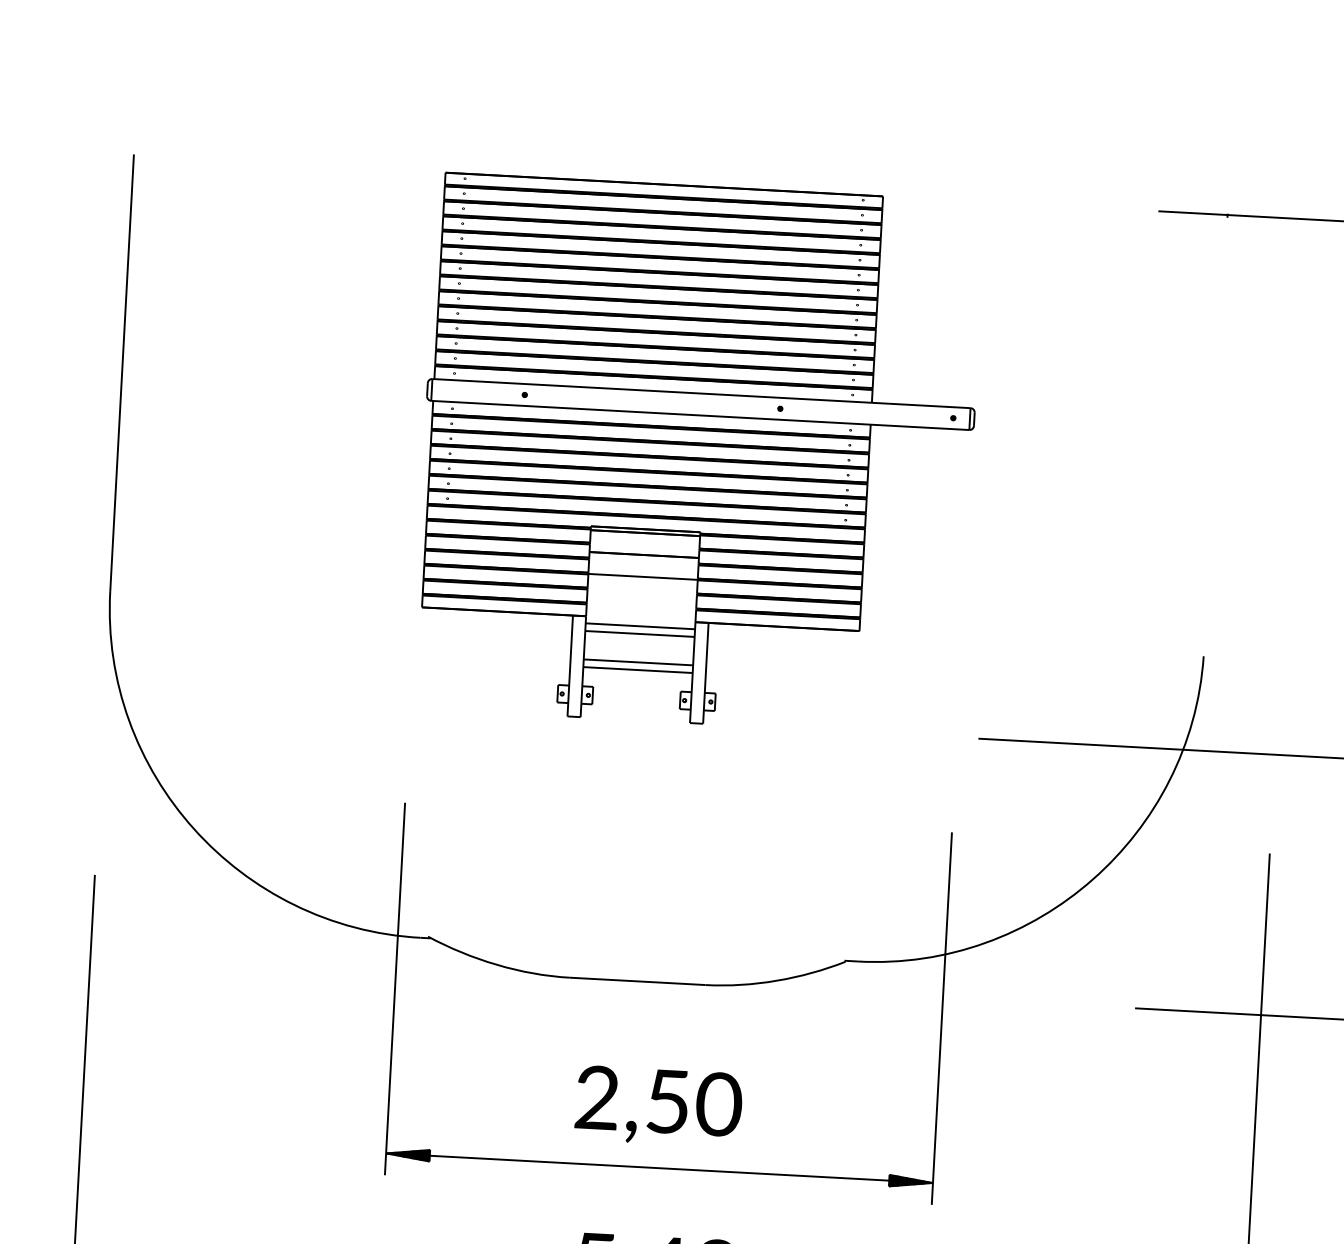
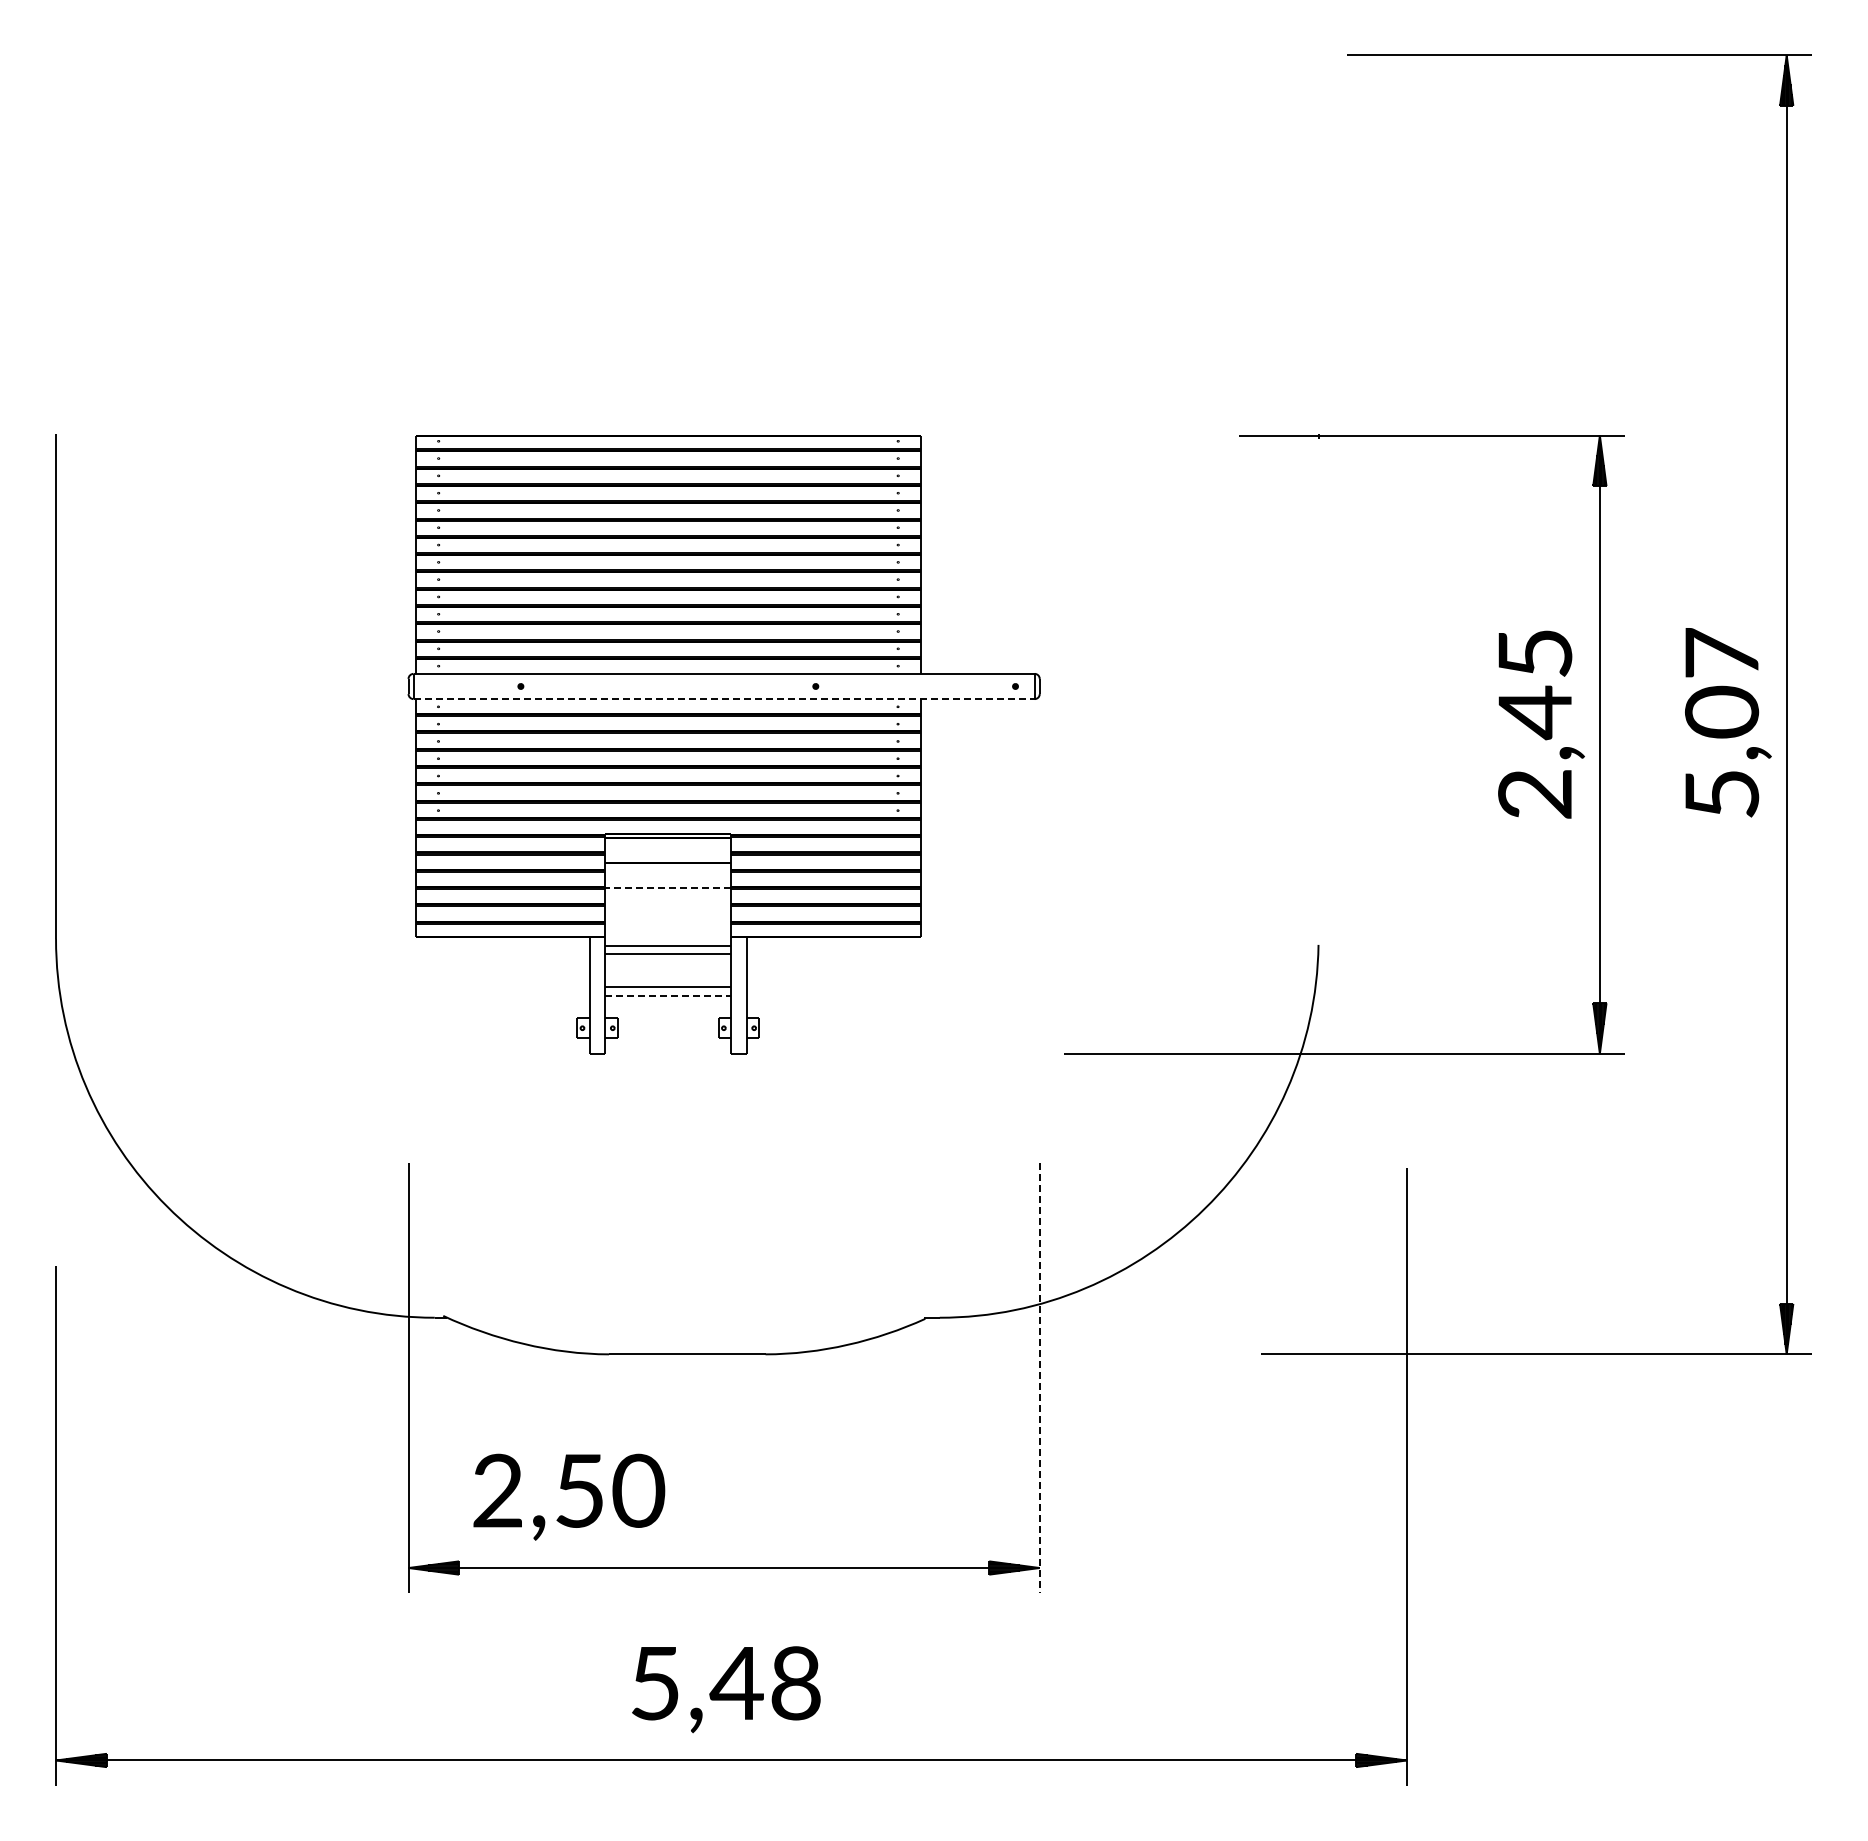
line: (700, 415) -> (724, 699), solid -> dashed
line: (642, 576) -> (667, 888), solid -> dashed
line: (638, 670) -> (668, 996), solid -> dashed
line: (941, 1018) -> (1039, 1378), solid -> dashed
text: (658, 1106) -> (569, 1496), moved

